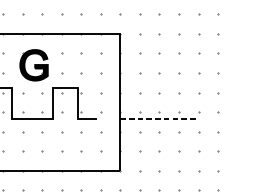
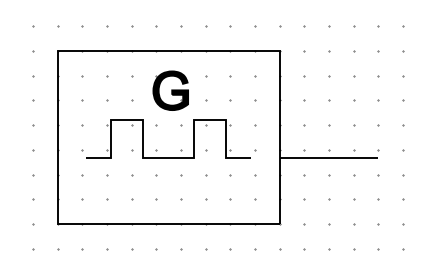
line: (159, 118) -> (329, 158), dashed -> solid

